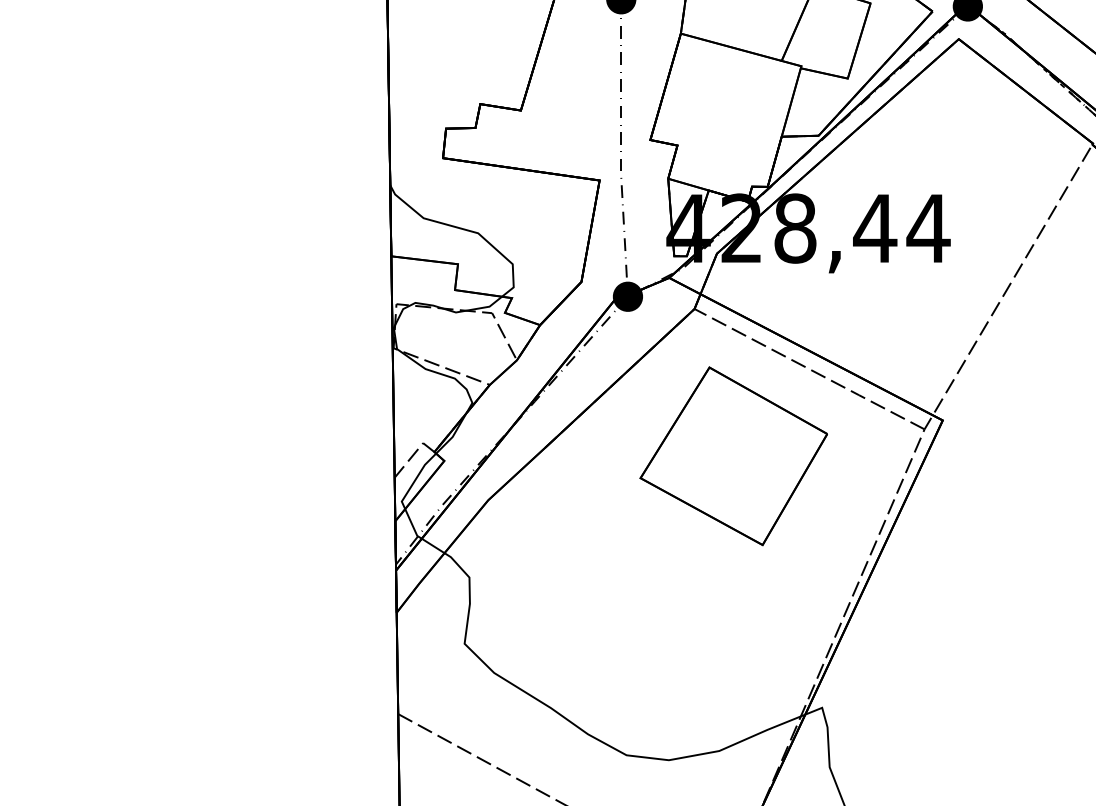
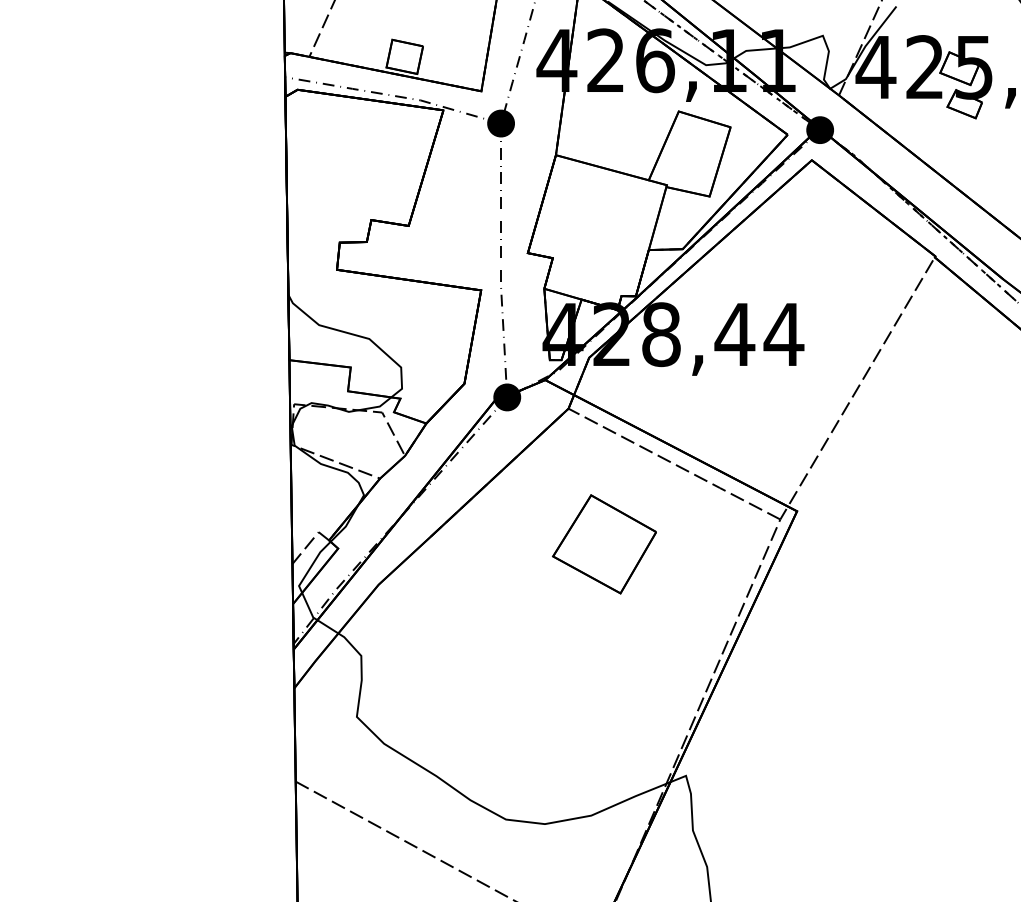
part: (733, 456) -> (604, 544), size x0.6

